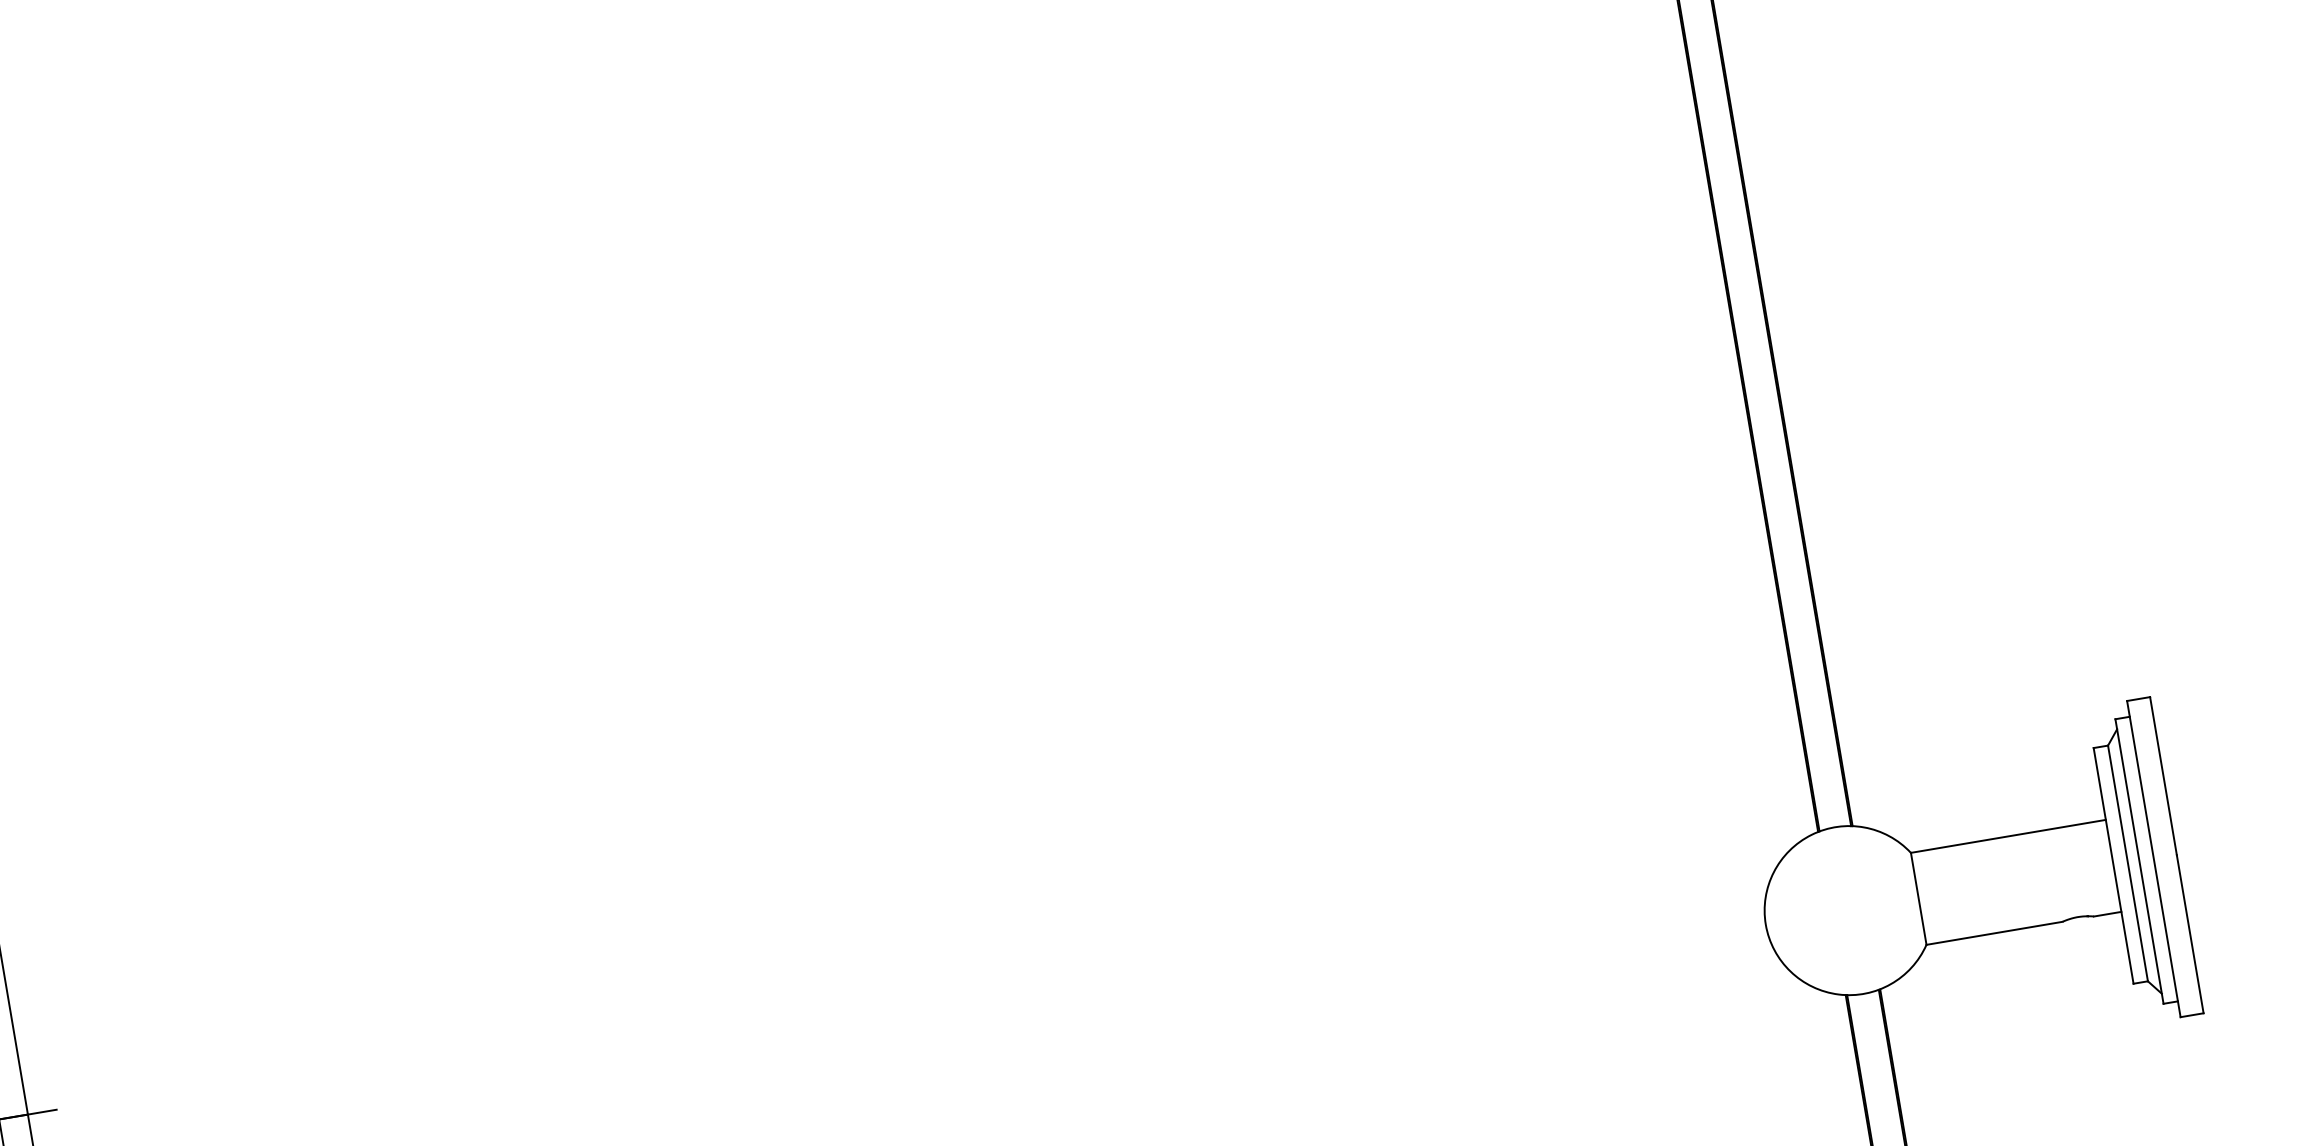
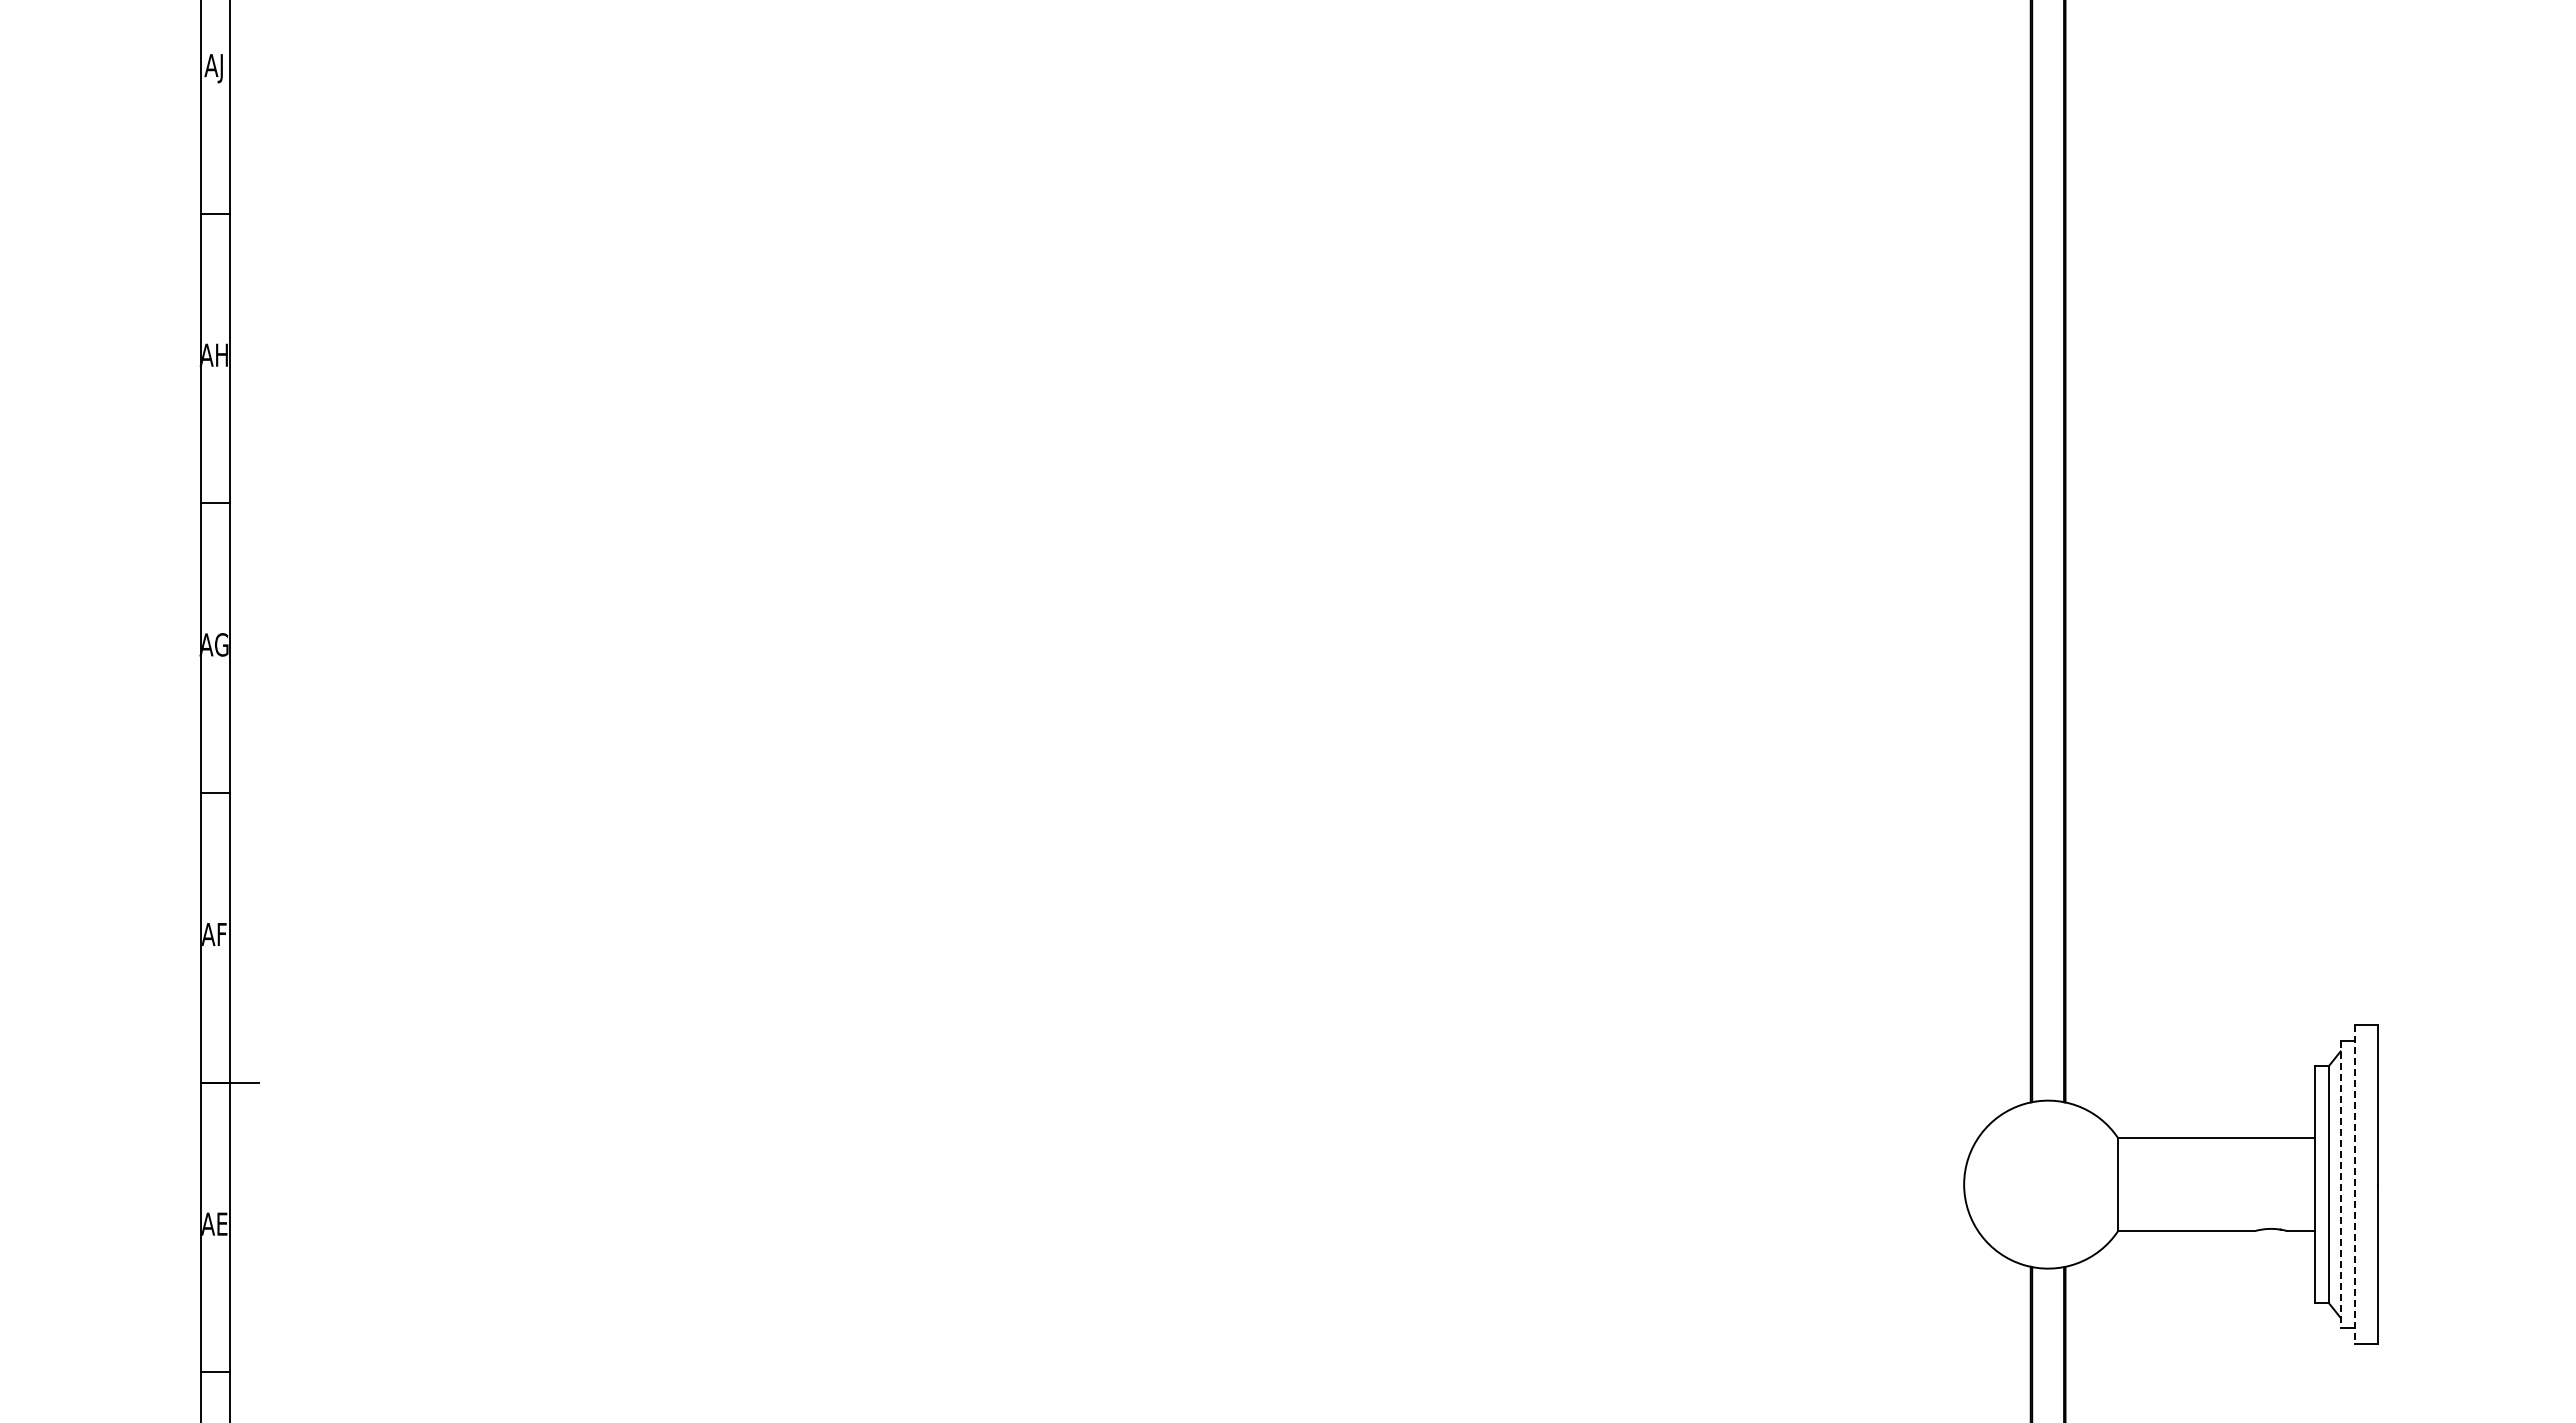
line: (2154, 859) -> (2355, 1185), solid -> dashed
line: (2139, 862) -> (2340, 1185), solid -> dashed

